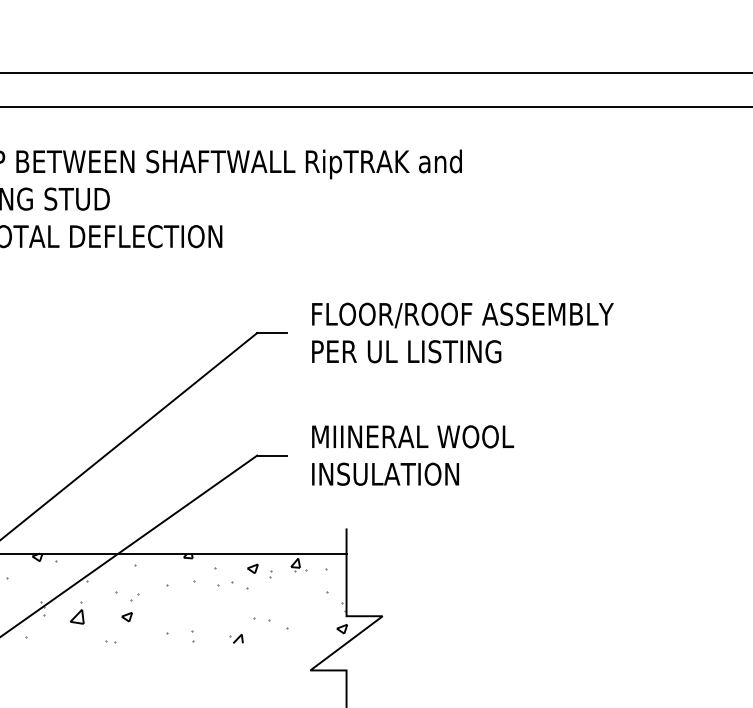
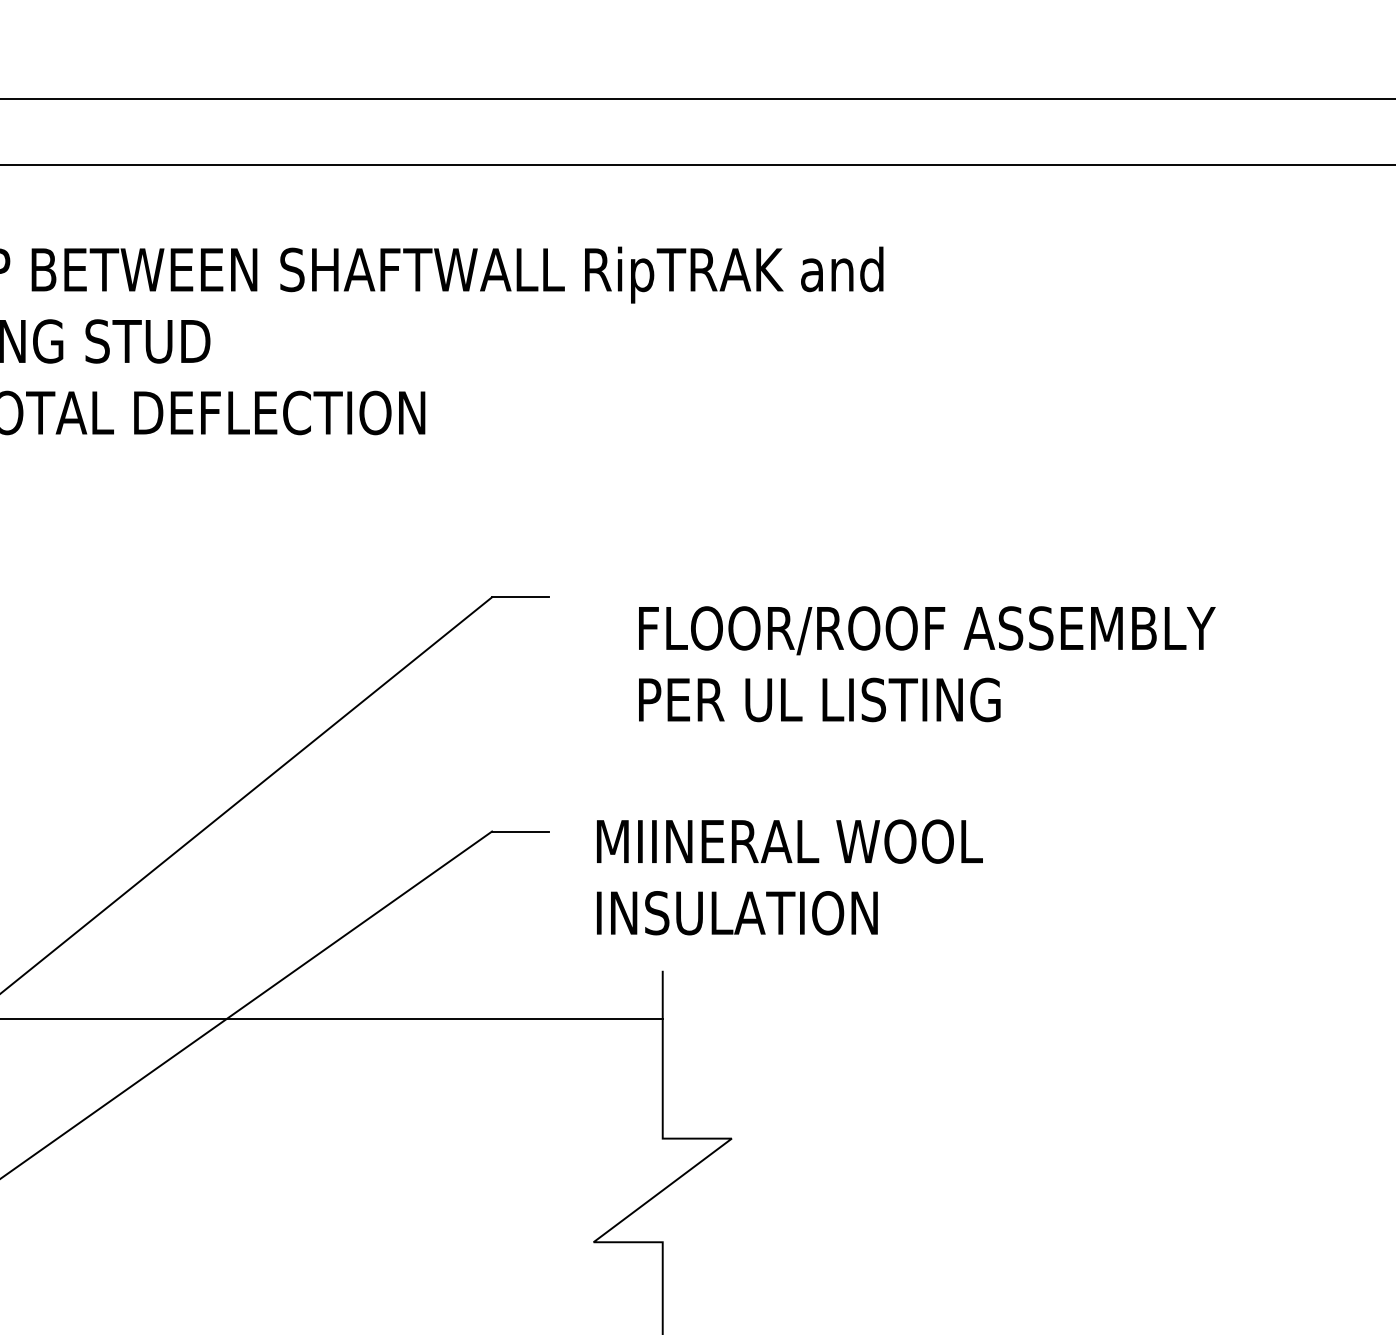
text: (462, 332) -> (926, 663), moved
text: (413, 455) -> (790, 877), moved
hatch: (177, 598) -> (339, 1104), removed

